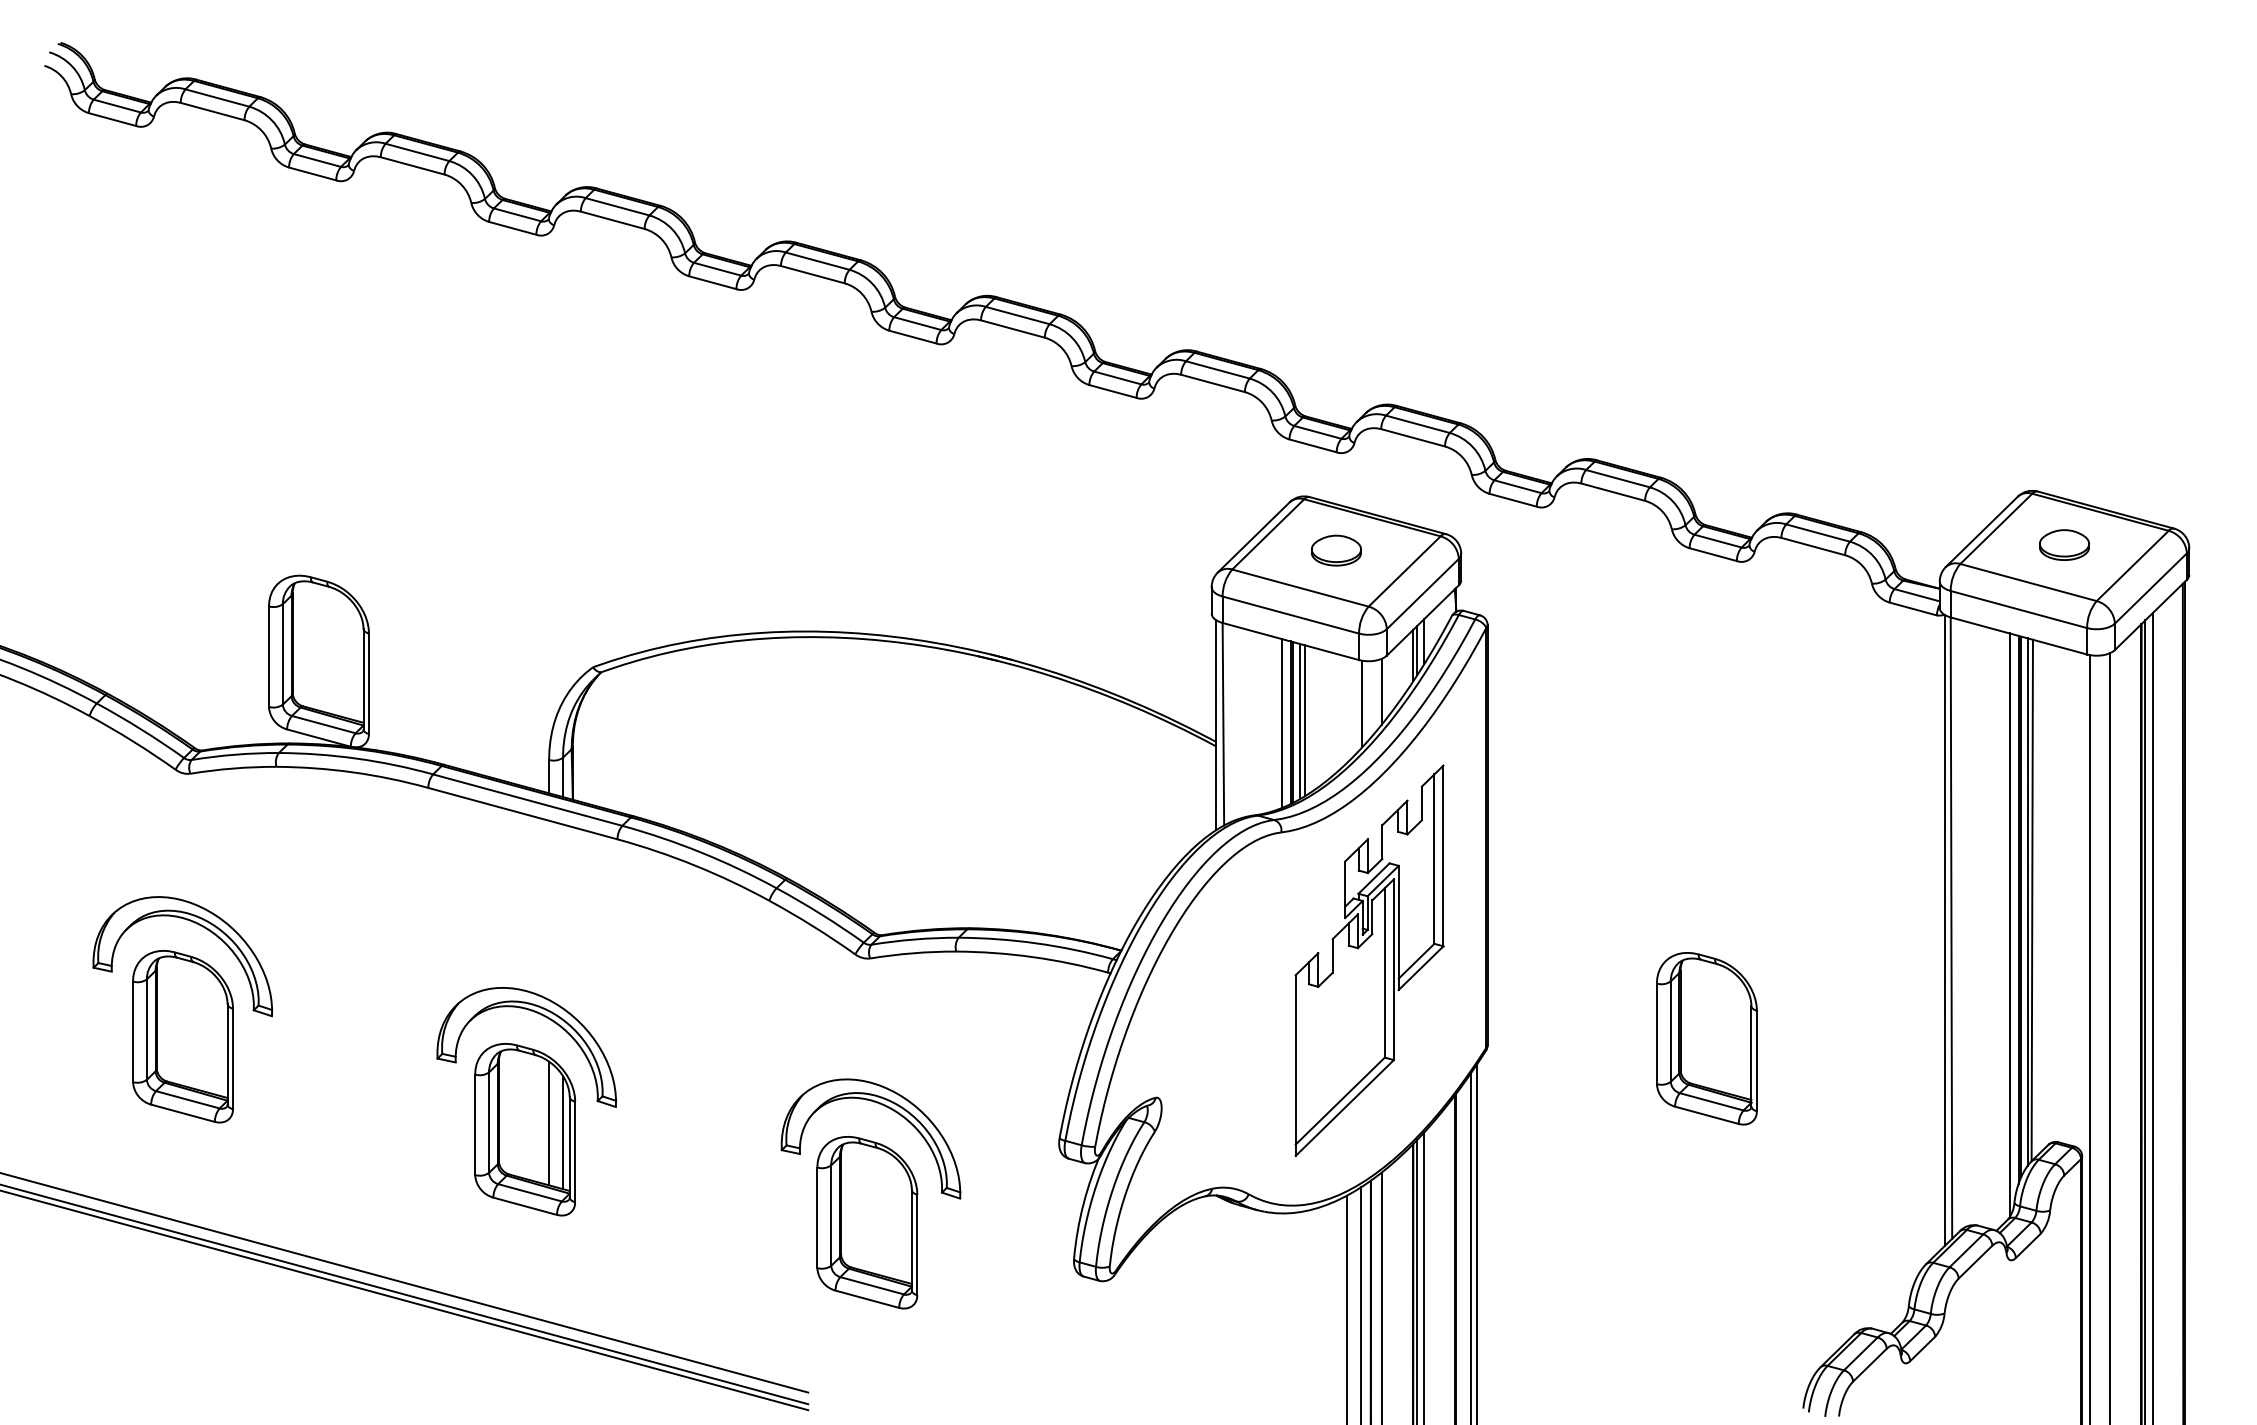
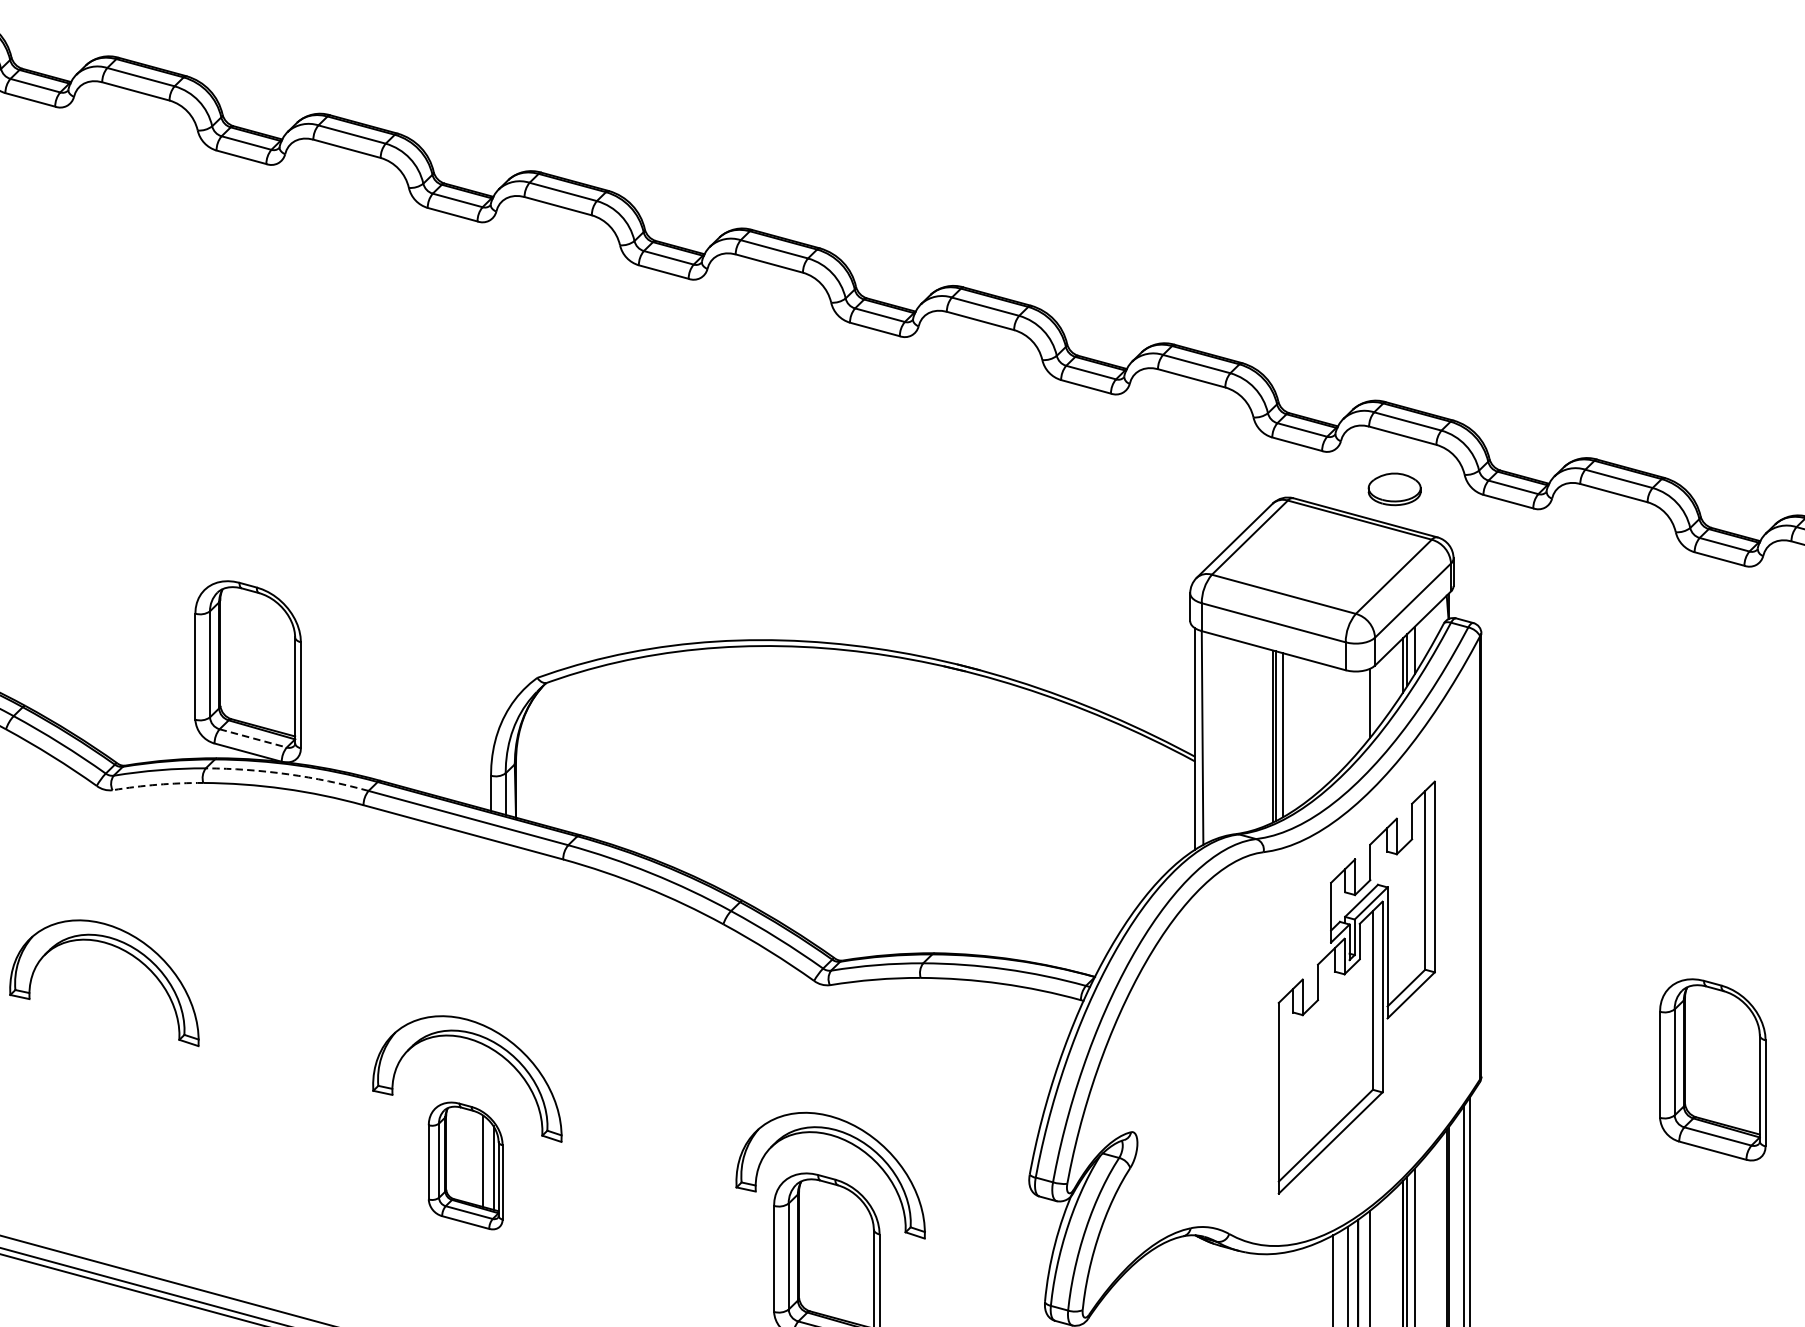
part: (1335, 550) -> (1393, 489), moved
line: (1362, 703) -> (1349, 716), removed
line: (1304, 720) -> (1288, 734), removed
line: (1281, 723) -> (1263, 737), removed
line: (323, 724) -> (252, 738), solid -> dashed
arc: (356, 758) -> (287, 774), solid -> dashed
arc: (233, 768) -> (157, 784), solid -> dashed
part: (182, 1036) -> (104, 1067), removed
part: (524, 1129) -> (465, 1165), size x0.7

